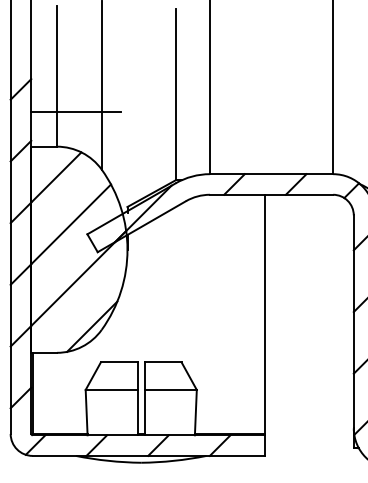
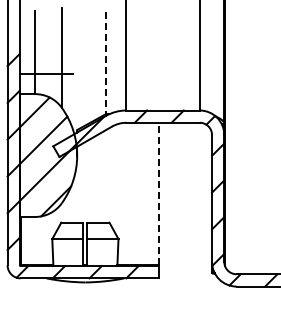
line: (174, 95) -> (105, 63), solid -> dashed
line: (265, 313) -> (159, 193), solid -> dashed

